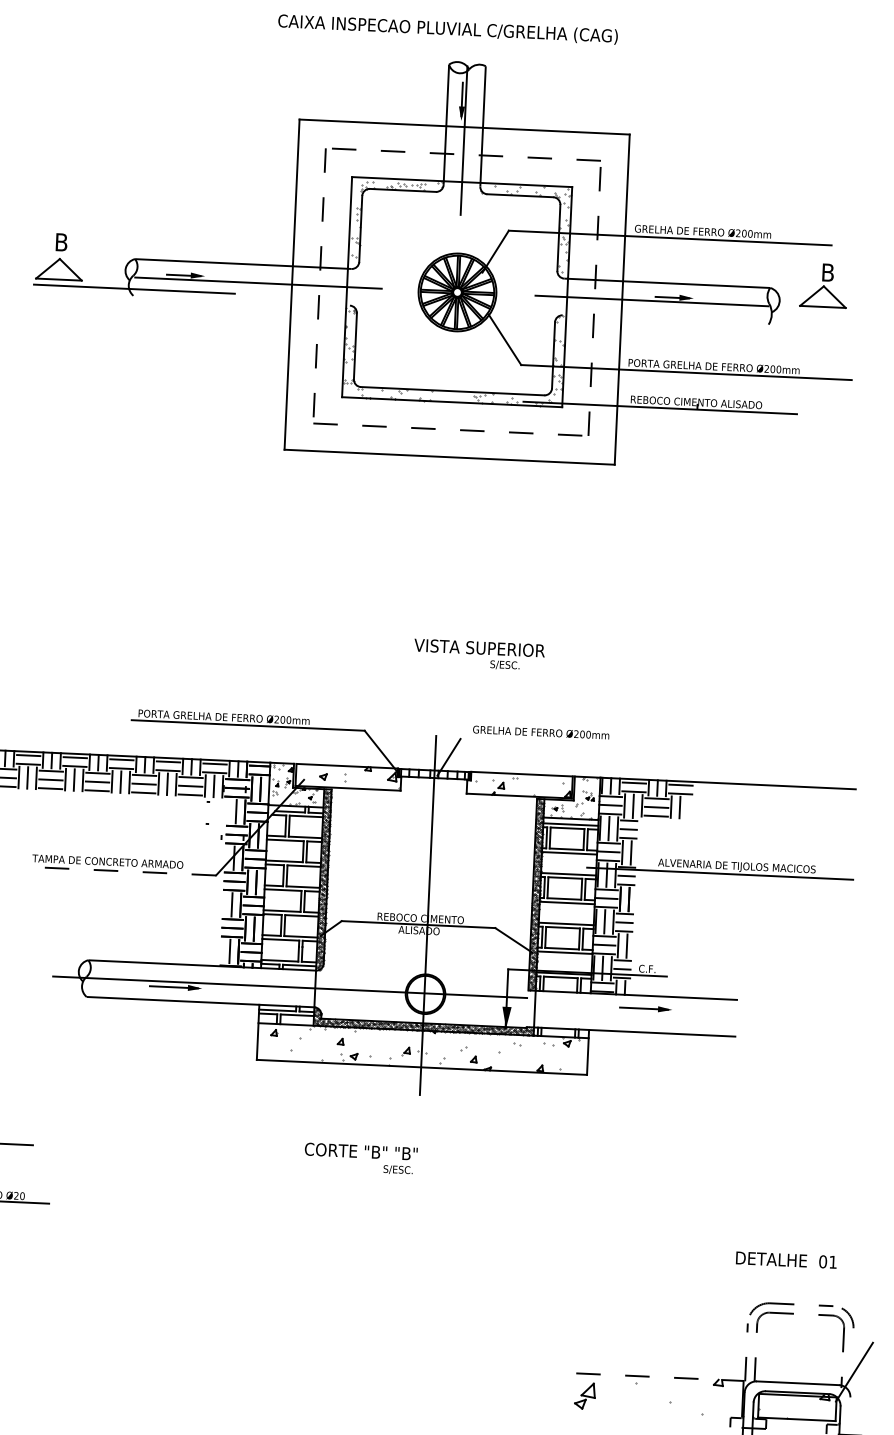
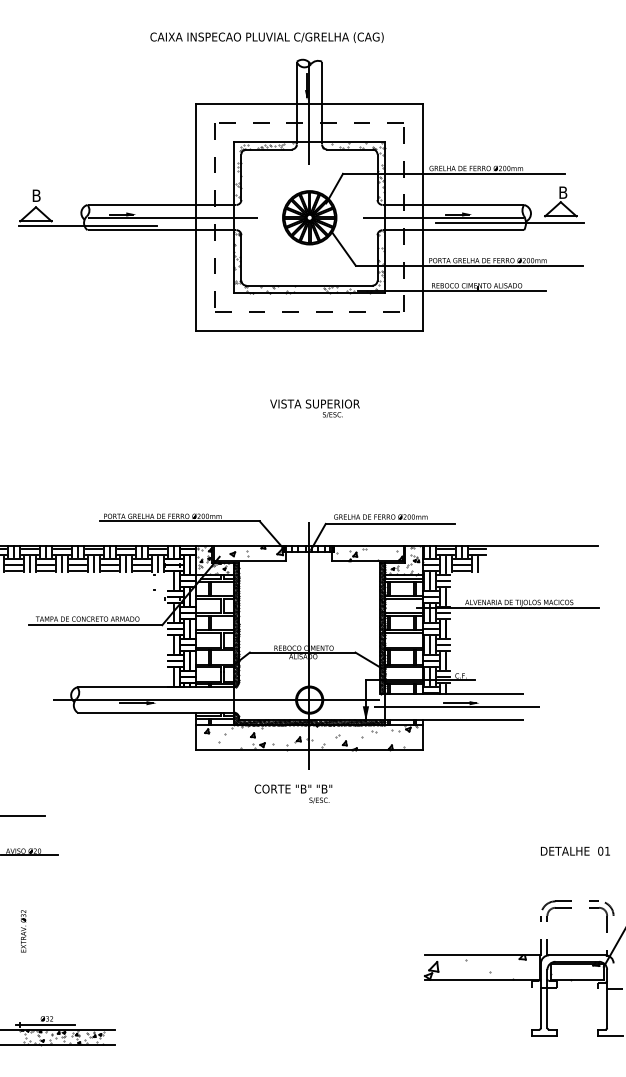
text: (447, 29) -> (266, 37), moved
line: (240, 301) -> (161, 230), added
line: (747, 313) -> (509, 223), added
line: (665, 320) -> (453, 230), added
text: (478, 654) -> (314, 408), moved
line: (554, 742) -> (390, 523), added
line: (118, 871) -> (95, 625), dashed -> solid
line: (640, 1013) -> (457, 706), added
text: (360, 1158) -> (293, 793), moved
text: (786, 1259) -> (575, 850), moved
line: (660, 1377) -> (482, 955), dashed -> solid
line: (657, 1412) -> (481, 979), added

